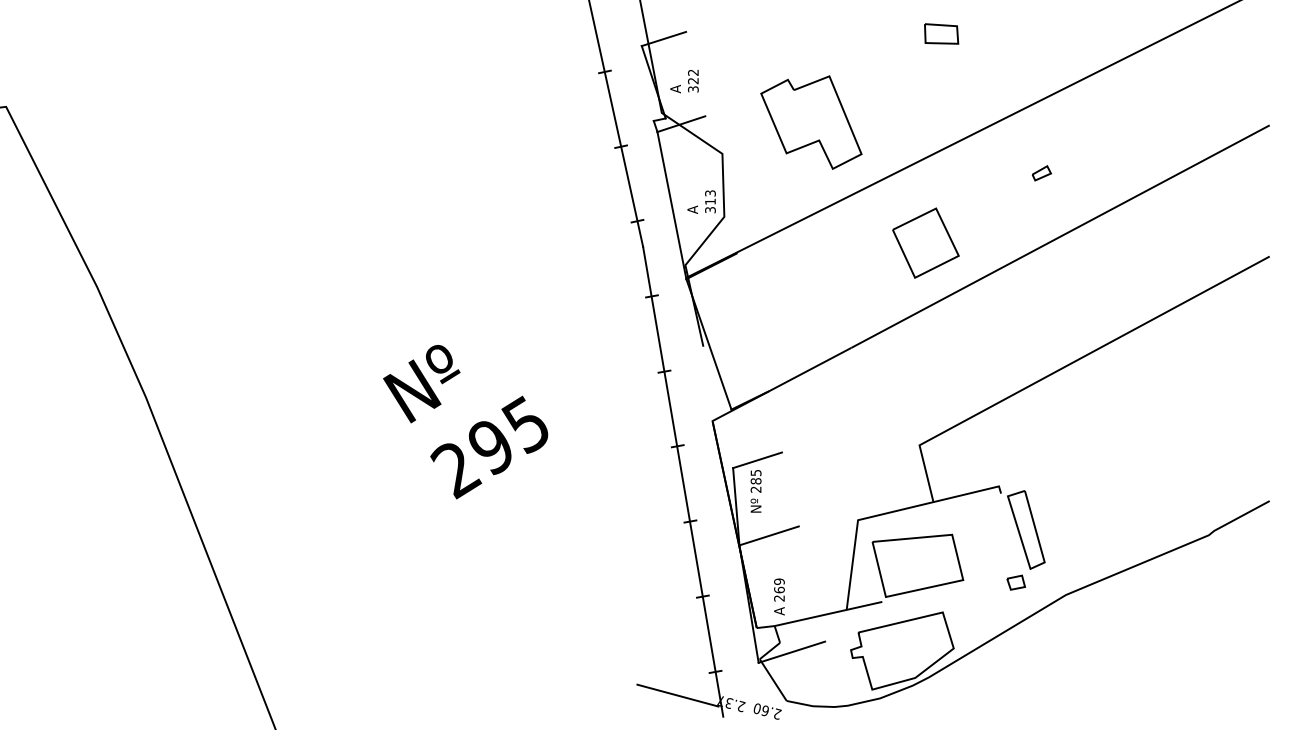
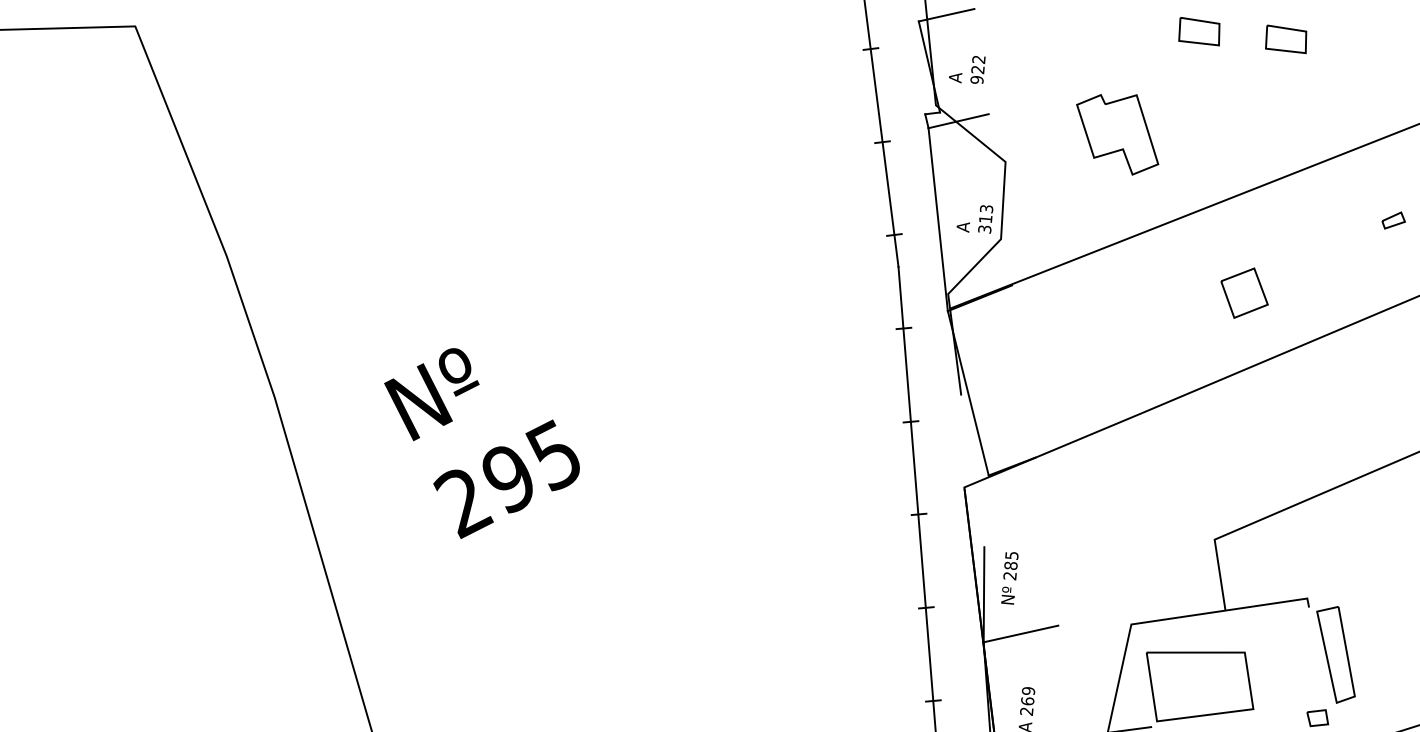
part: (870, 33) -> (1199, 31), added
text: (693, 89) -> (977, 80), 322 -> 922
part: (811, 122) -> (1117, 133), size x0.7
part: (925, 242) -> (1244, 292), size x0.6
text: (465, 422) -> (480, 445), moved
line: (757, 460) -> (1014, 540), removed

